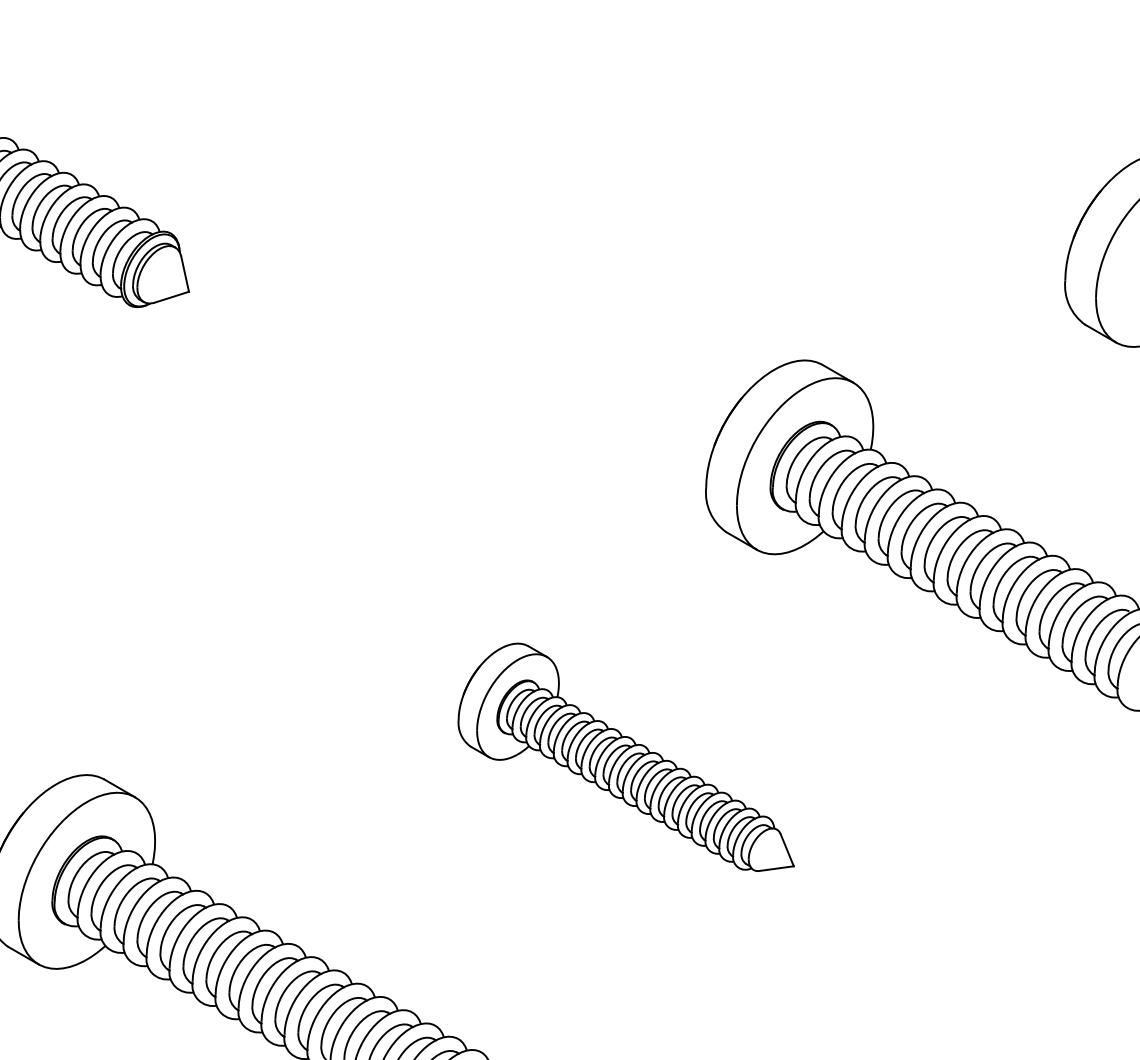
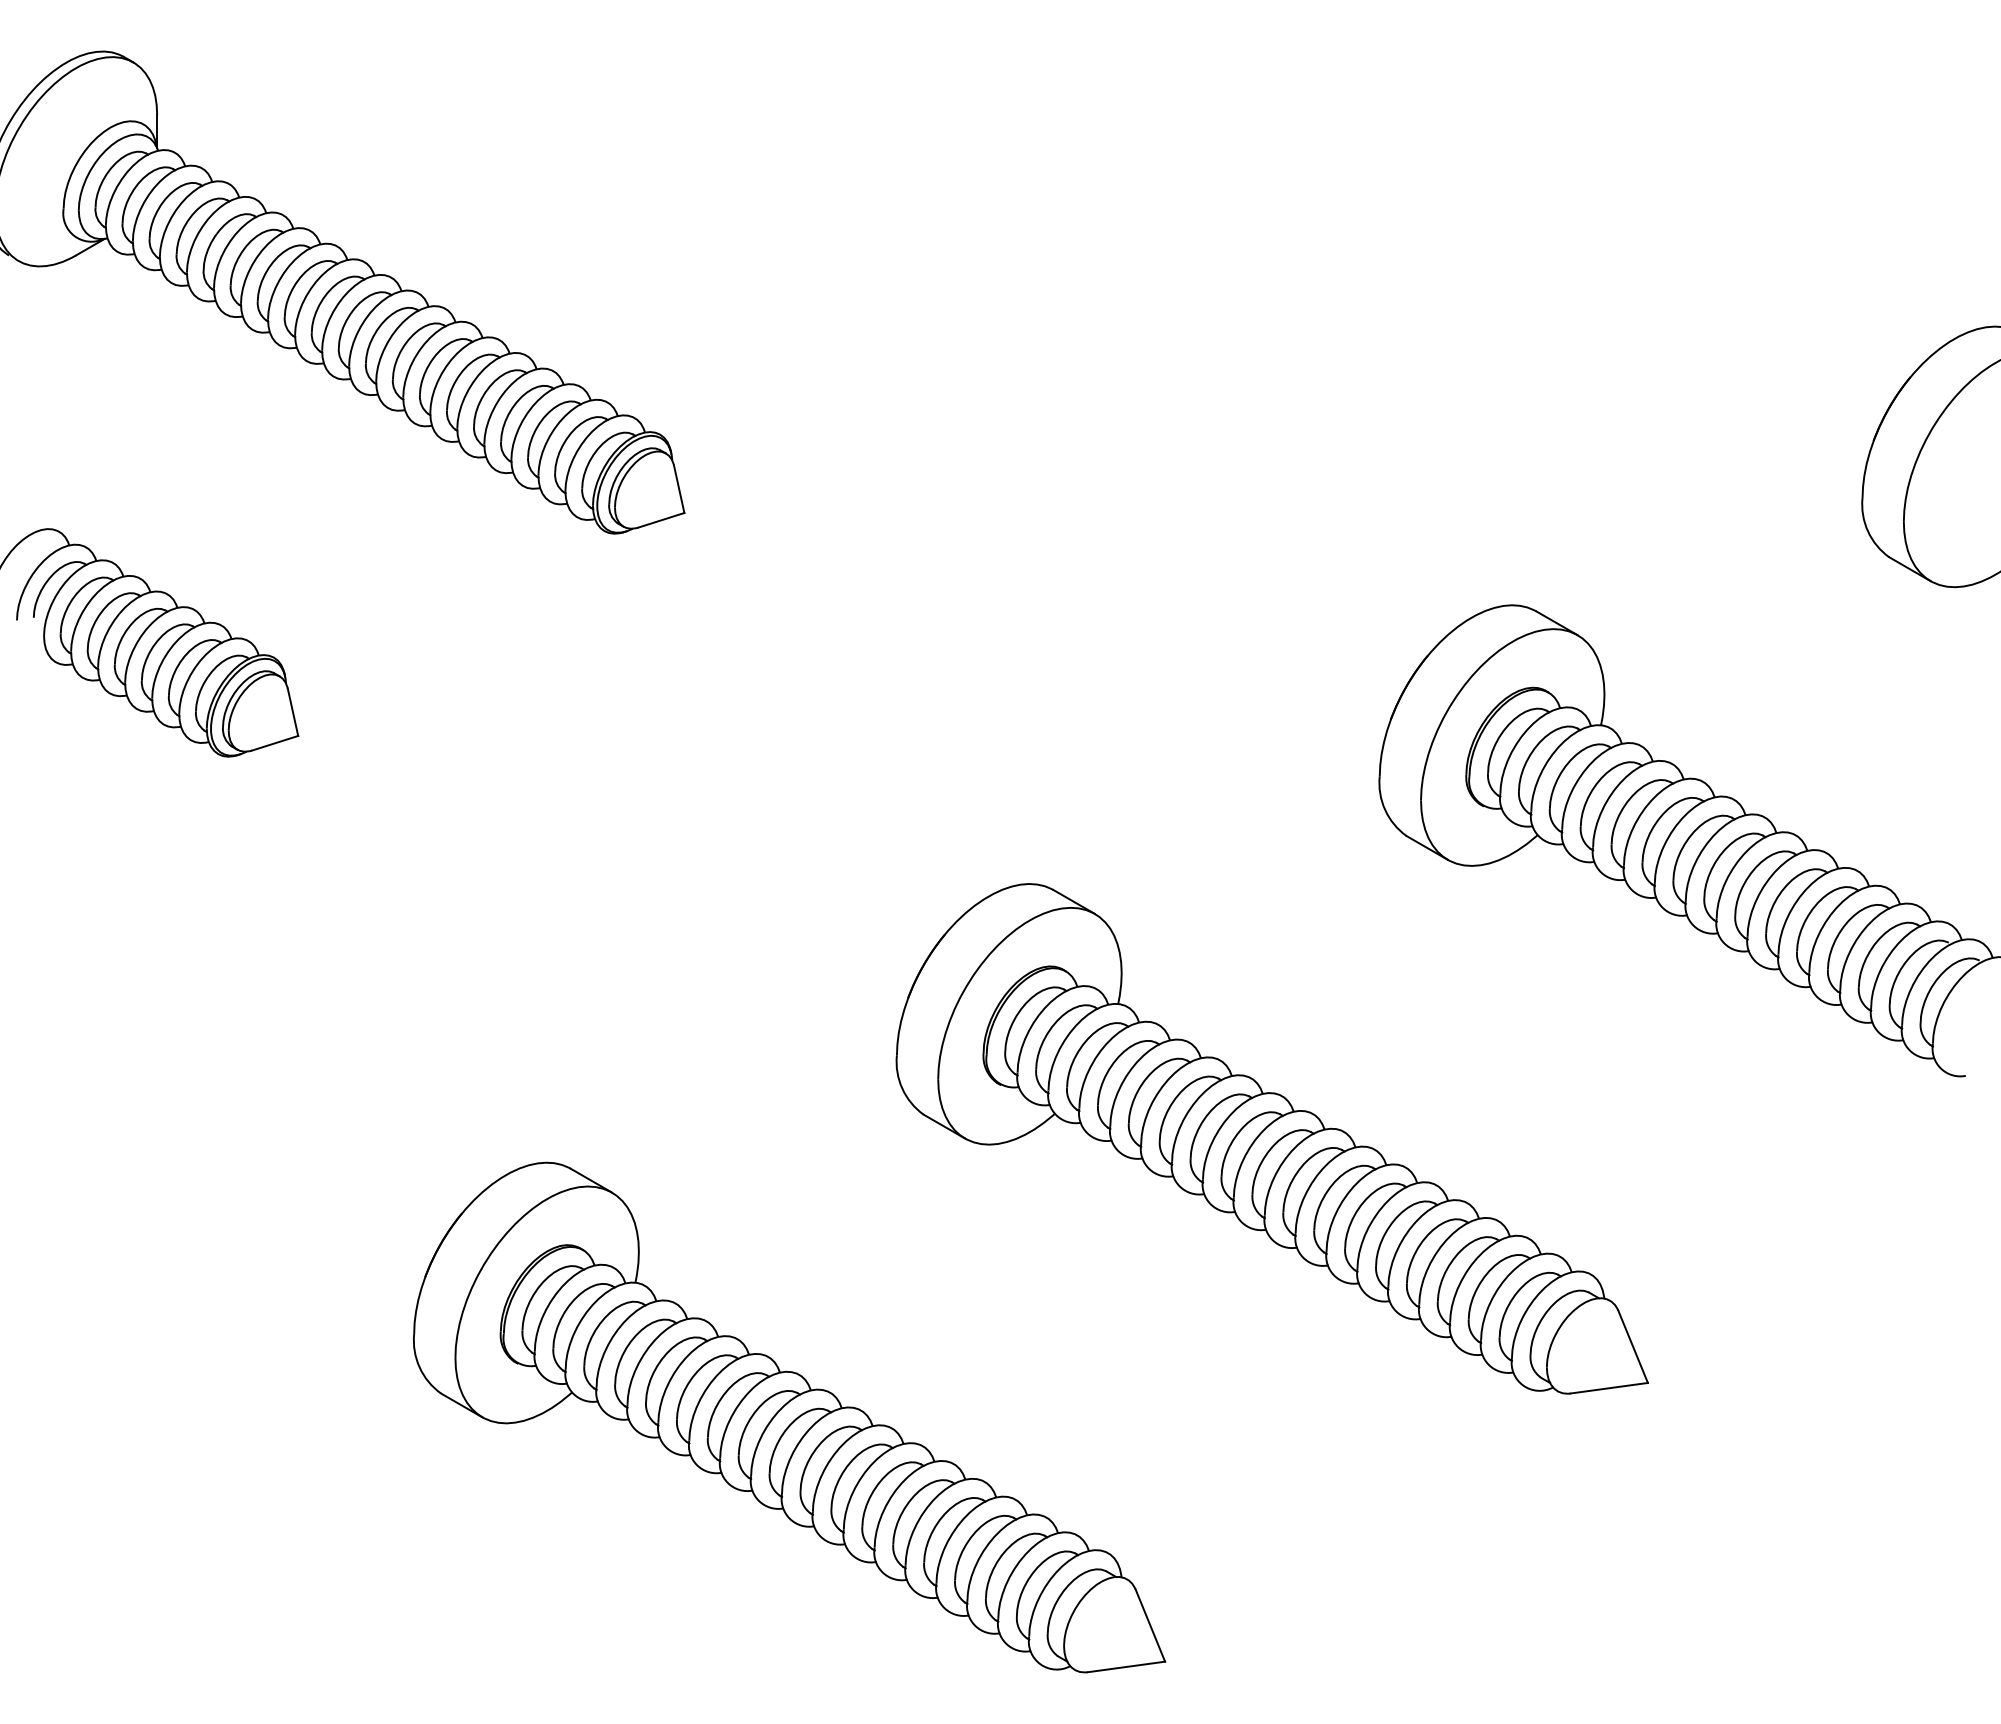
part: (625, 757) -> (1271, 1138), size x1.67

